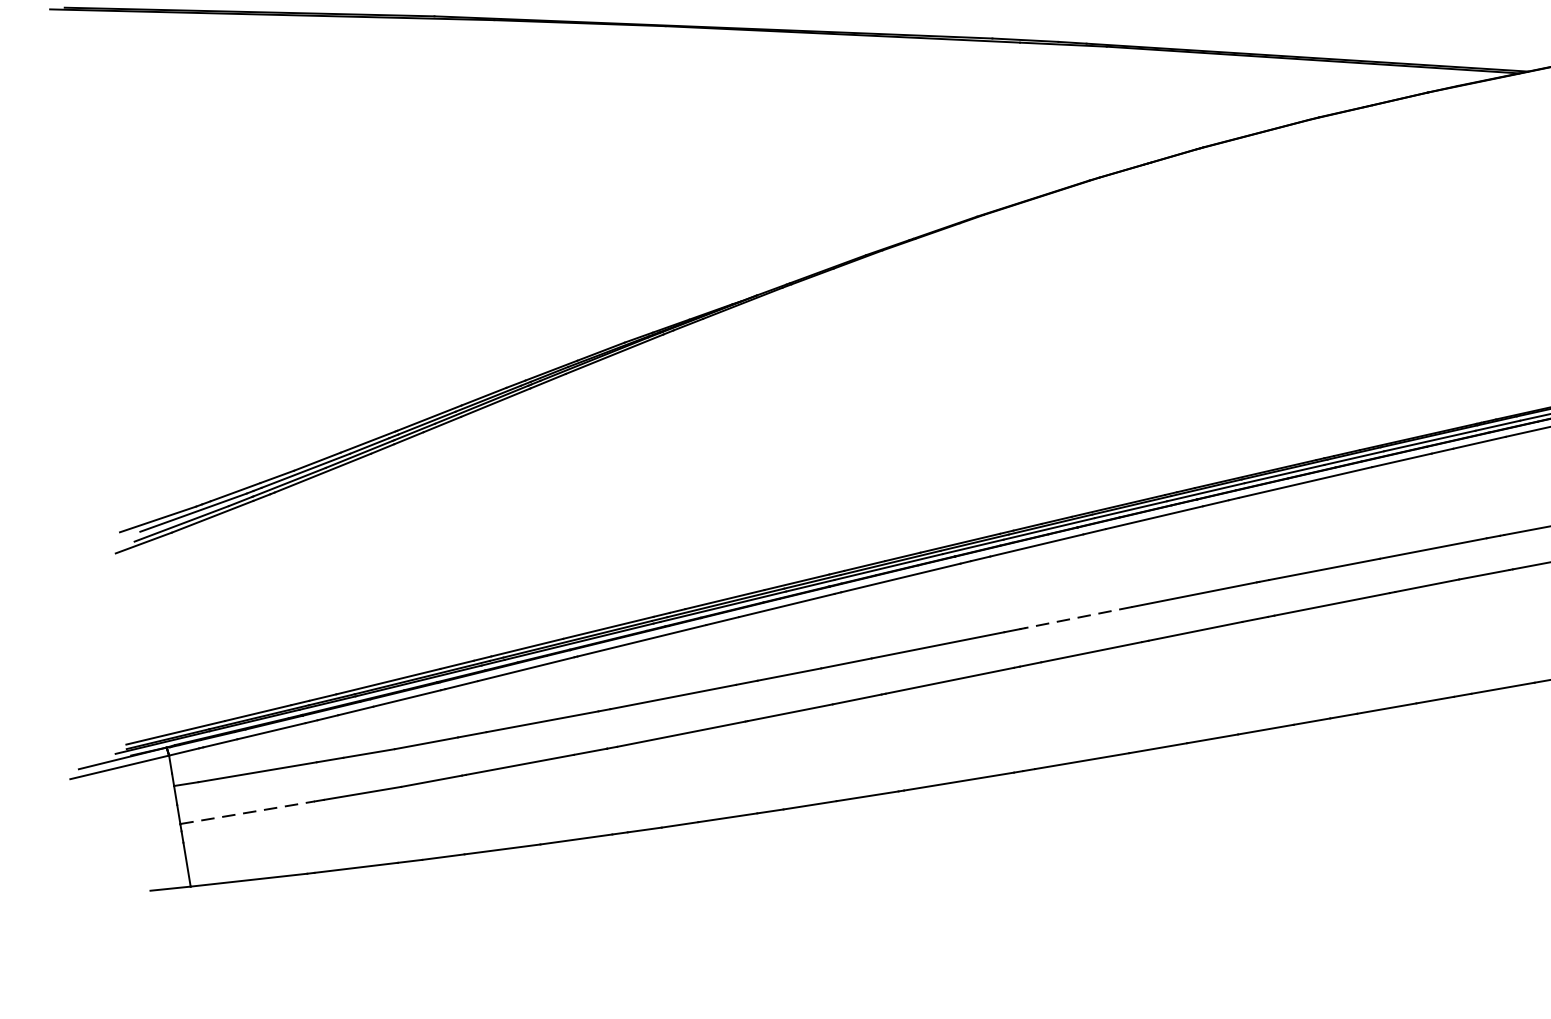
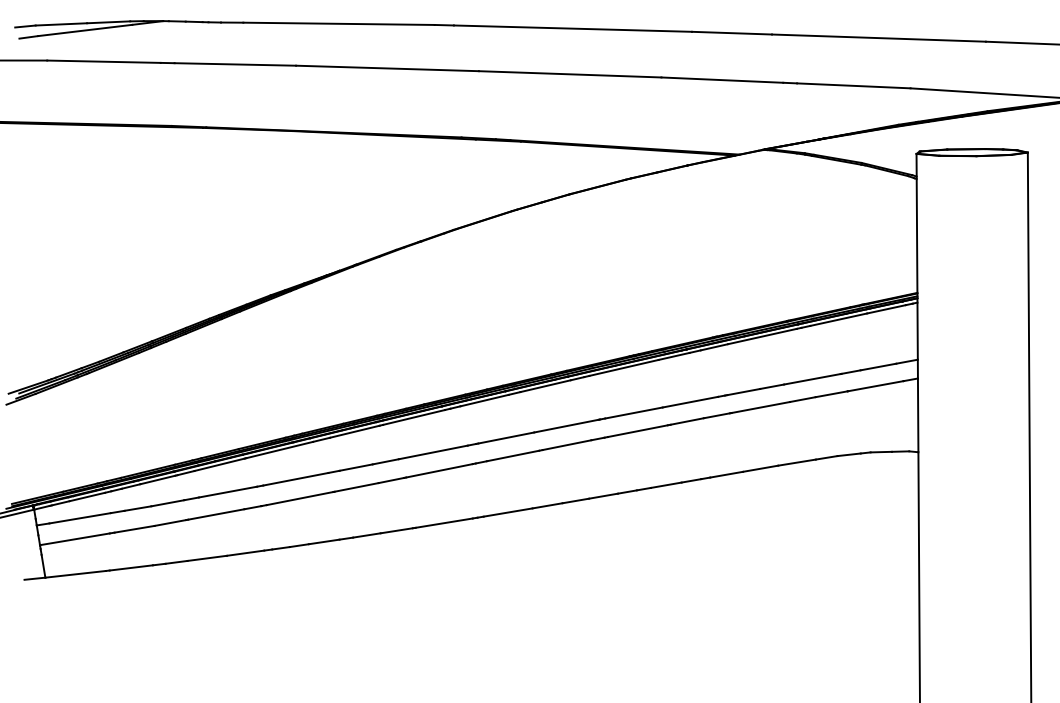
line: (1077, 618) -> (505, 438), dashed -> solid
line: (248, 813) -> (75, 539), dashed -> solid

